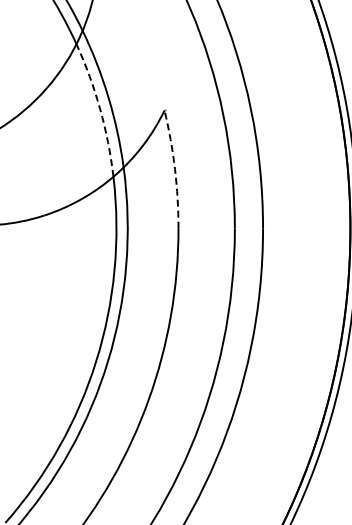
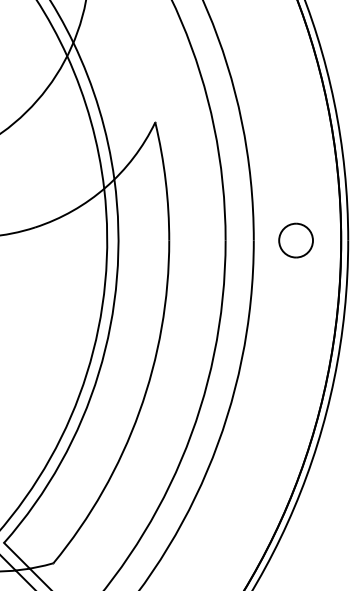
arc: (99, 109) -> (90, 121), dashed -> solid
arc: (174, 169) -> (165, 181), dashed -> solid
part: (304, 228) -> (295, 240), added

